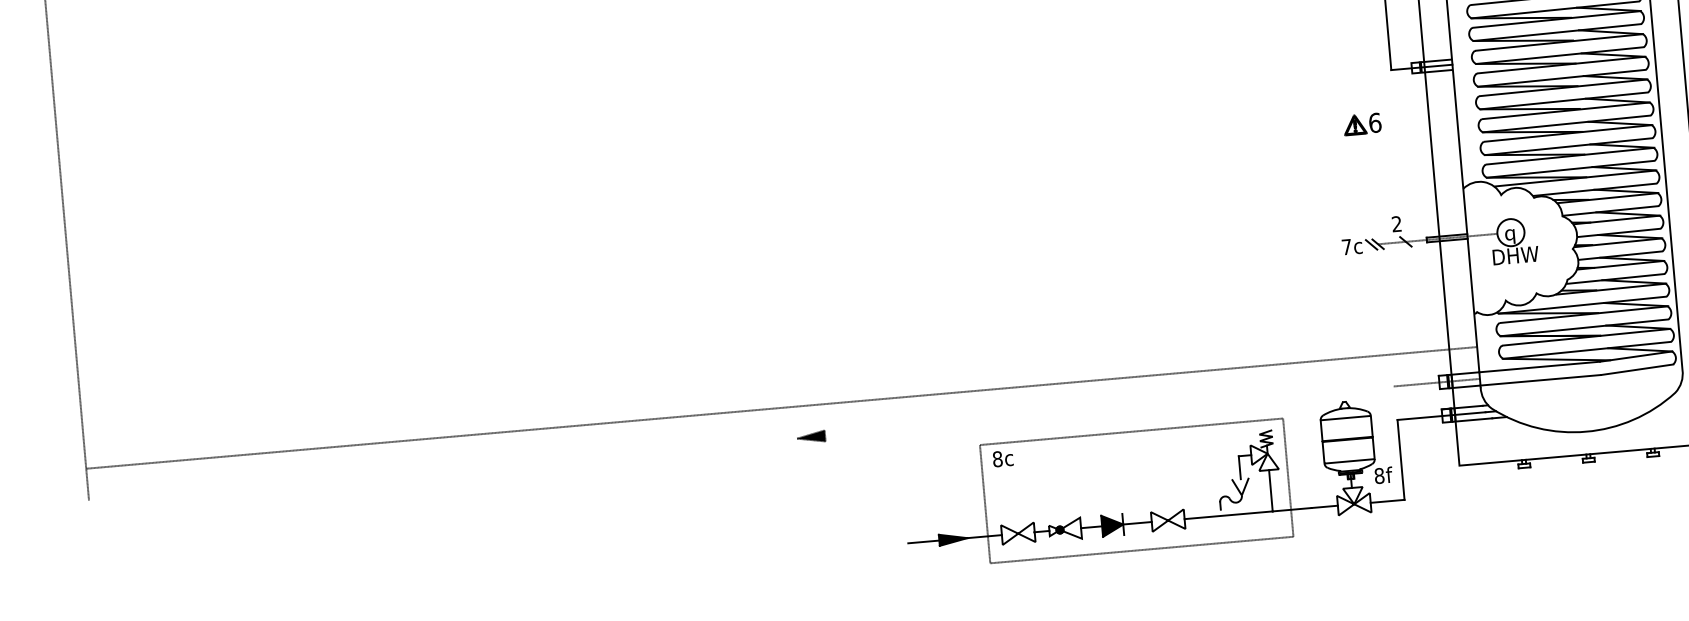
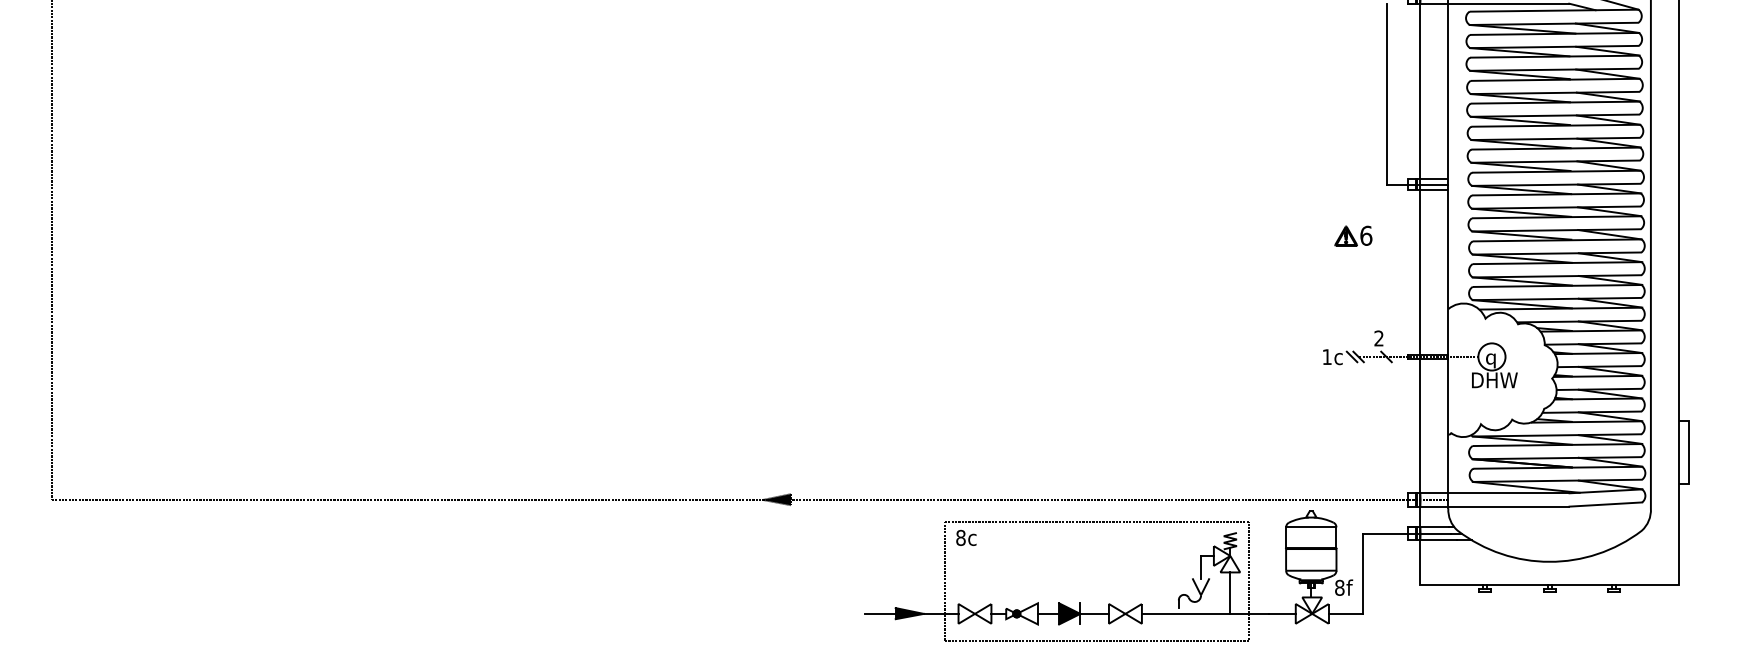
text: (1346, 246) -> (1326, 356), 7c -> 1c
line: (781, 407) -> (750, 499), moved

